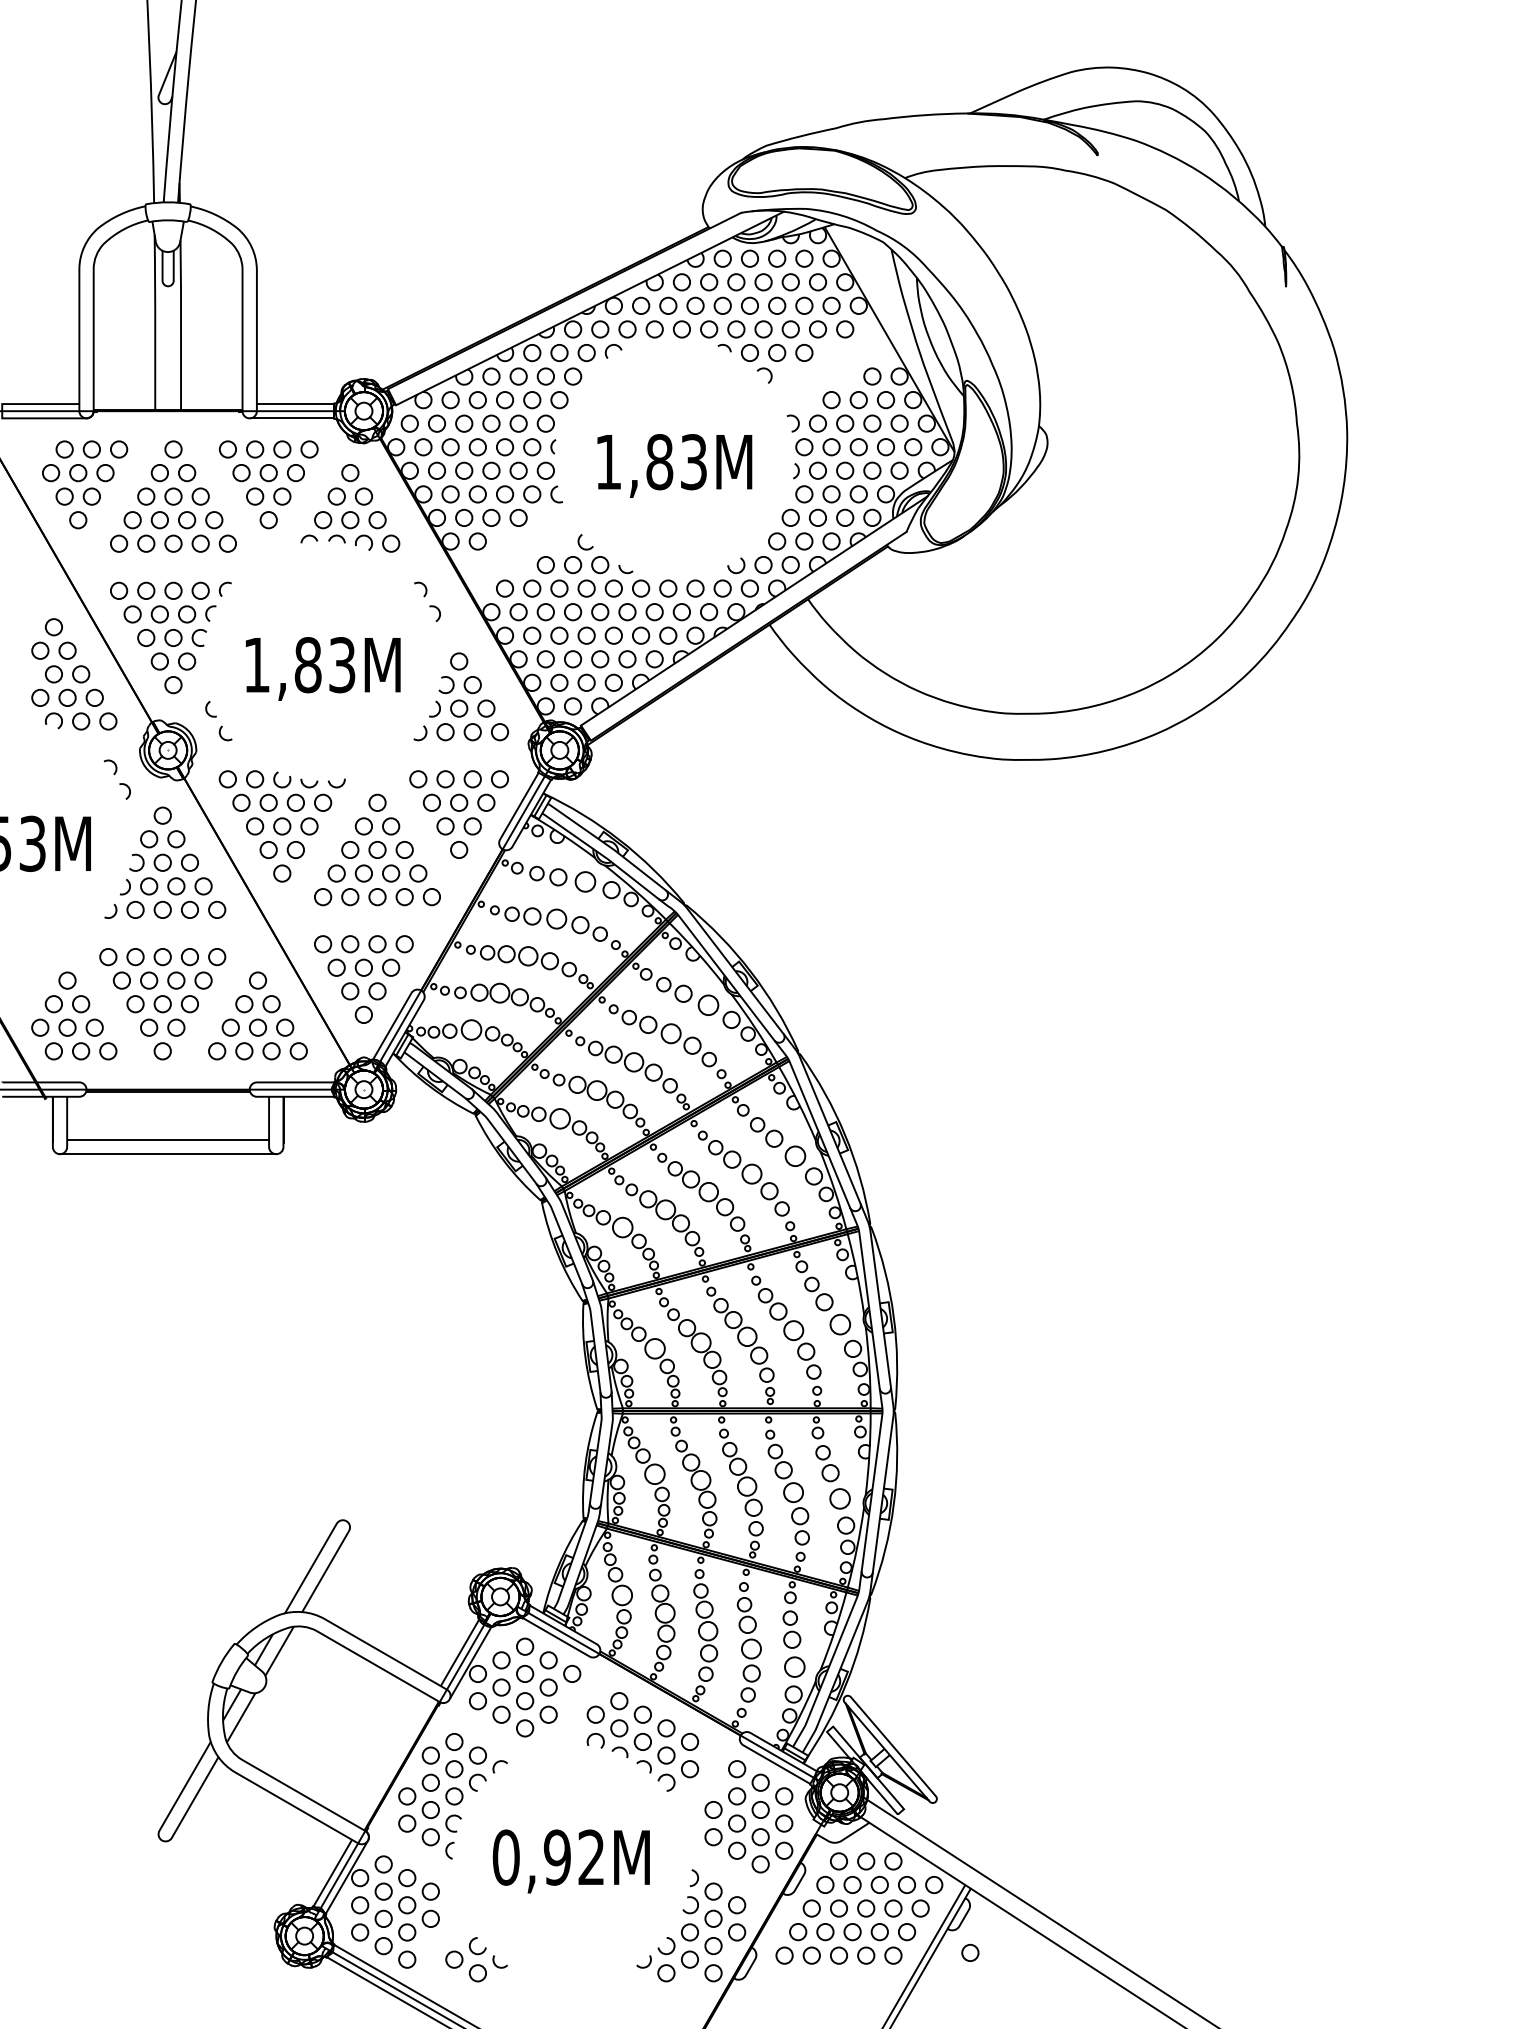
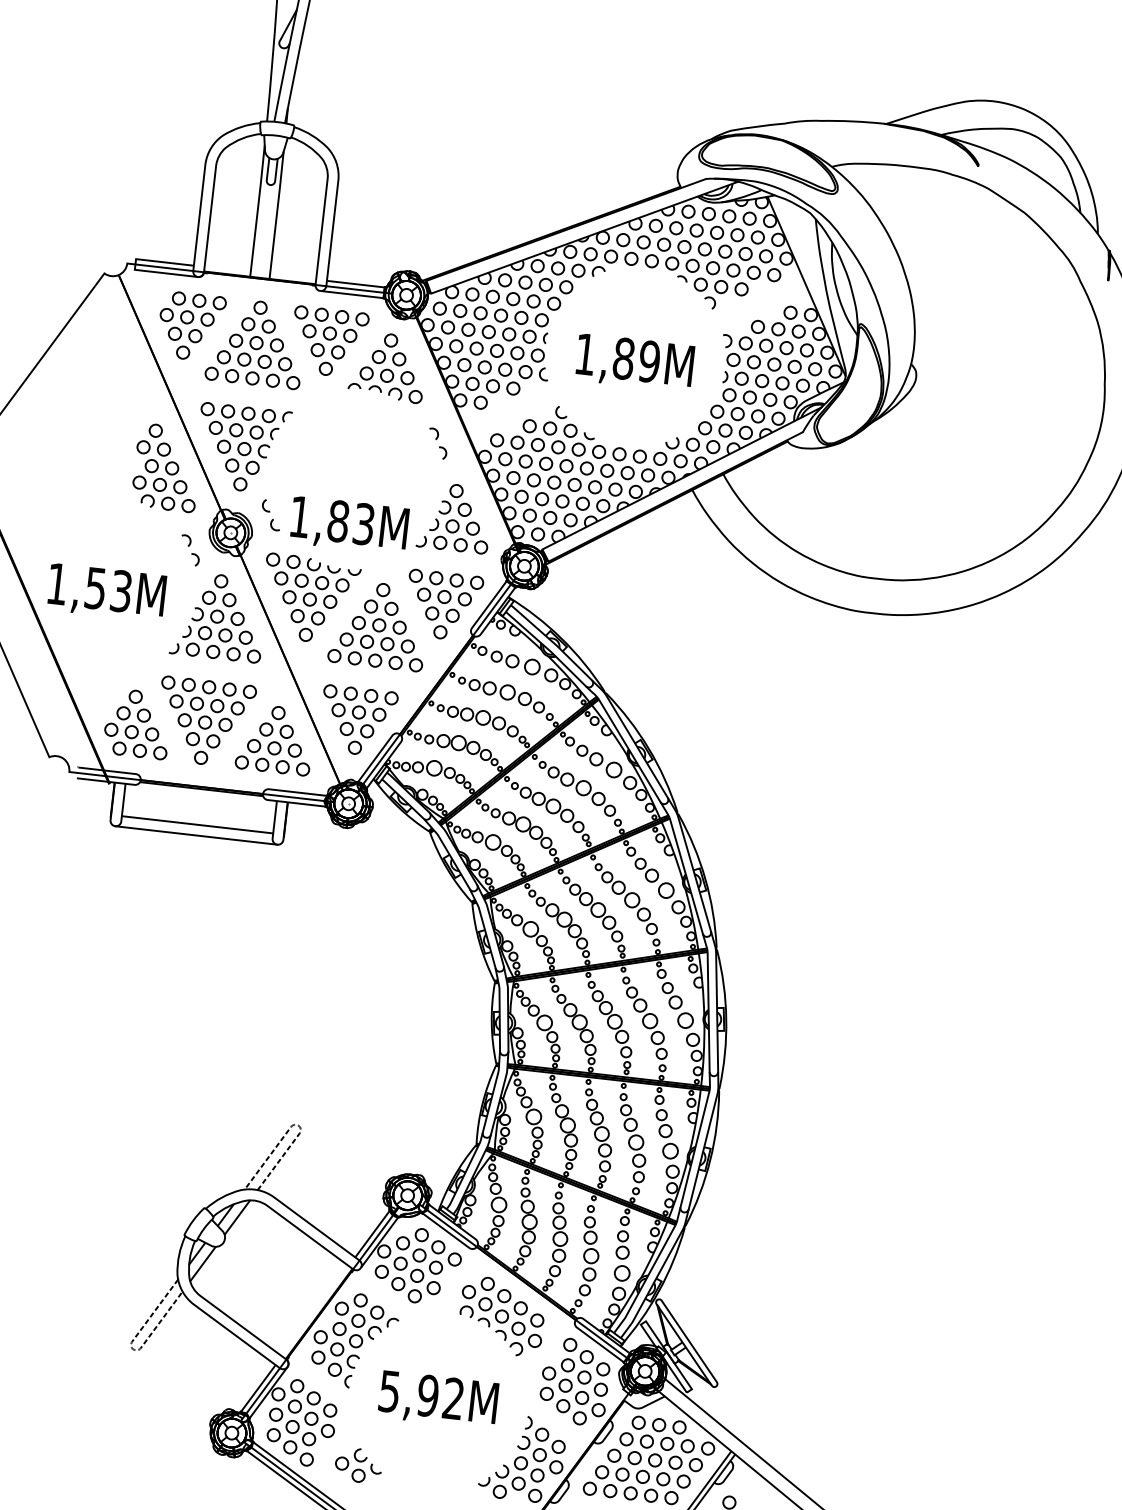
text: (693, 462) -> (649, 361), 1,83M -> 1,89M
text: (322, 668) -> (348, 525), moved
line: (342, 1520) -> (295, 1124), solid -> dashed
line: (160, 1839) -> (132, 1348), solid -> dashed
text: (505, 1857) -> (389, 1391), 0,92M -> 5,92M

